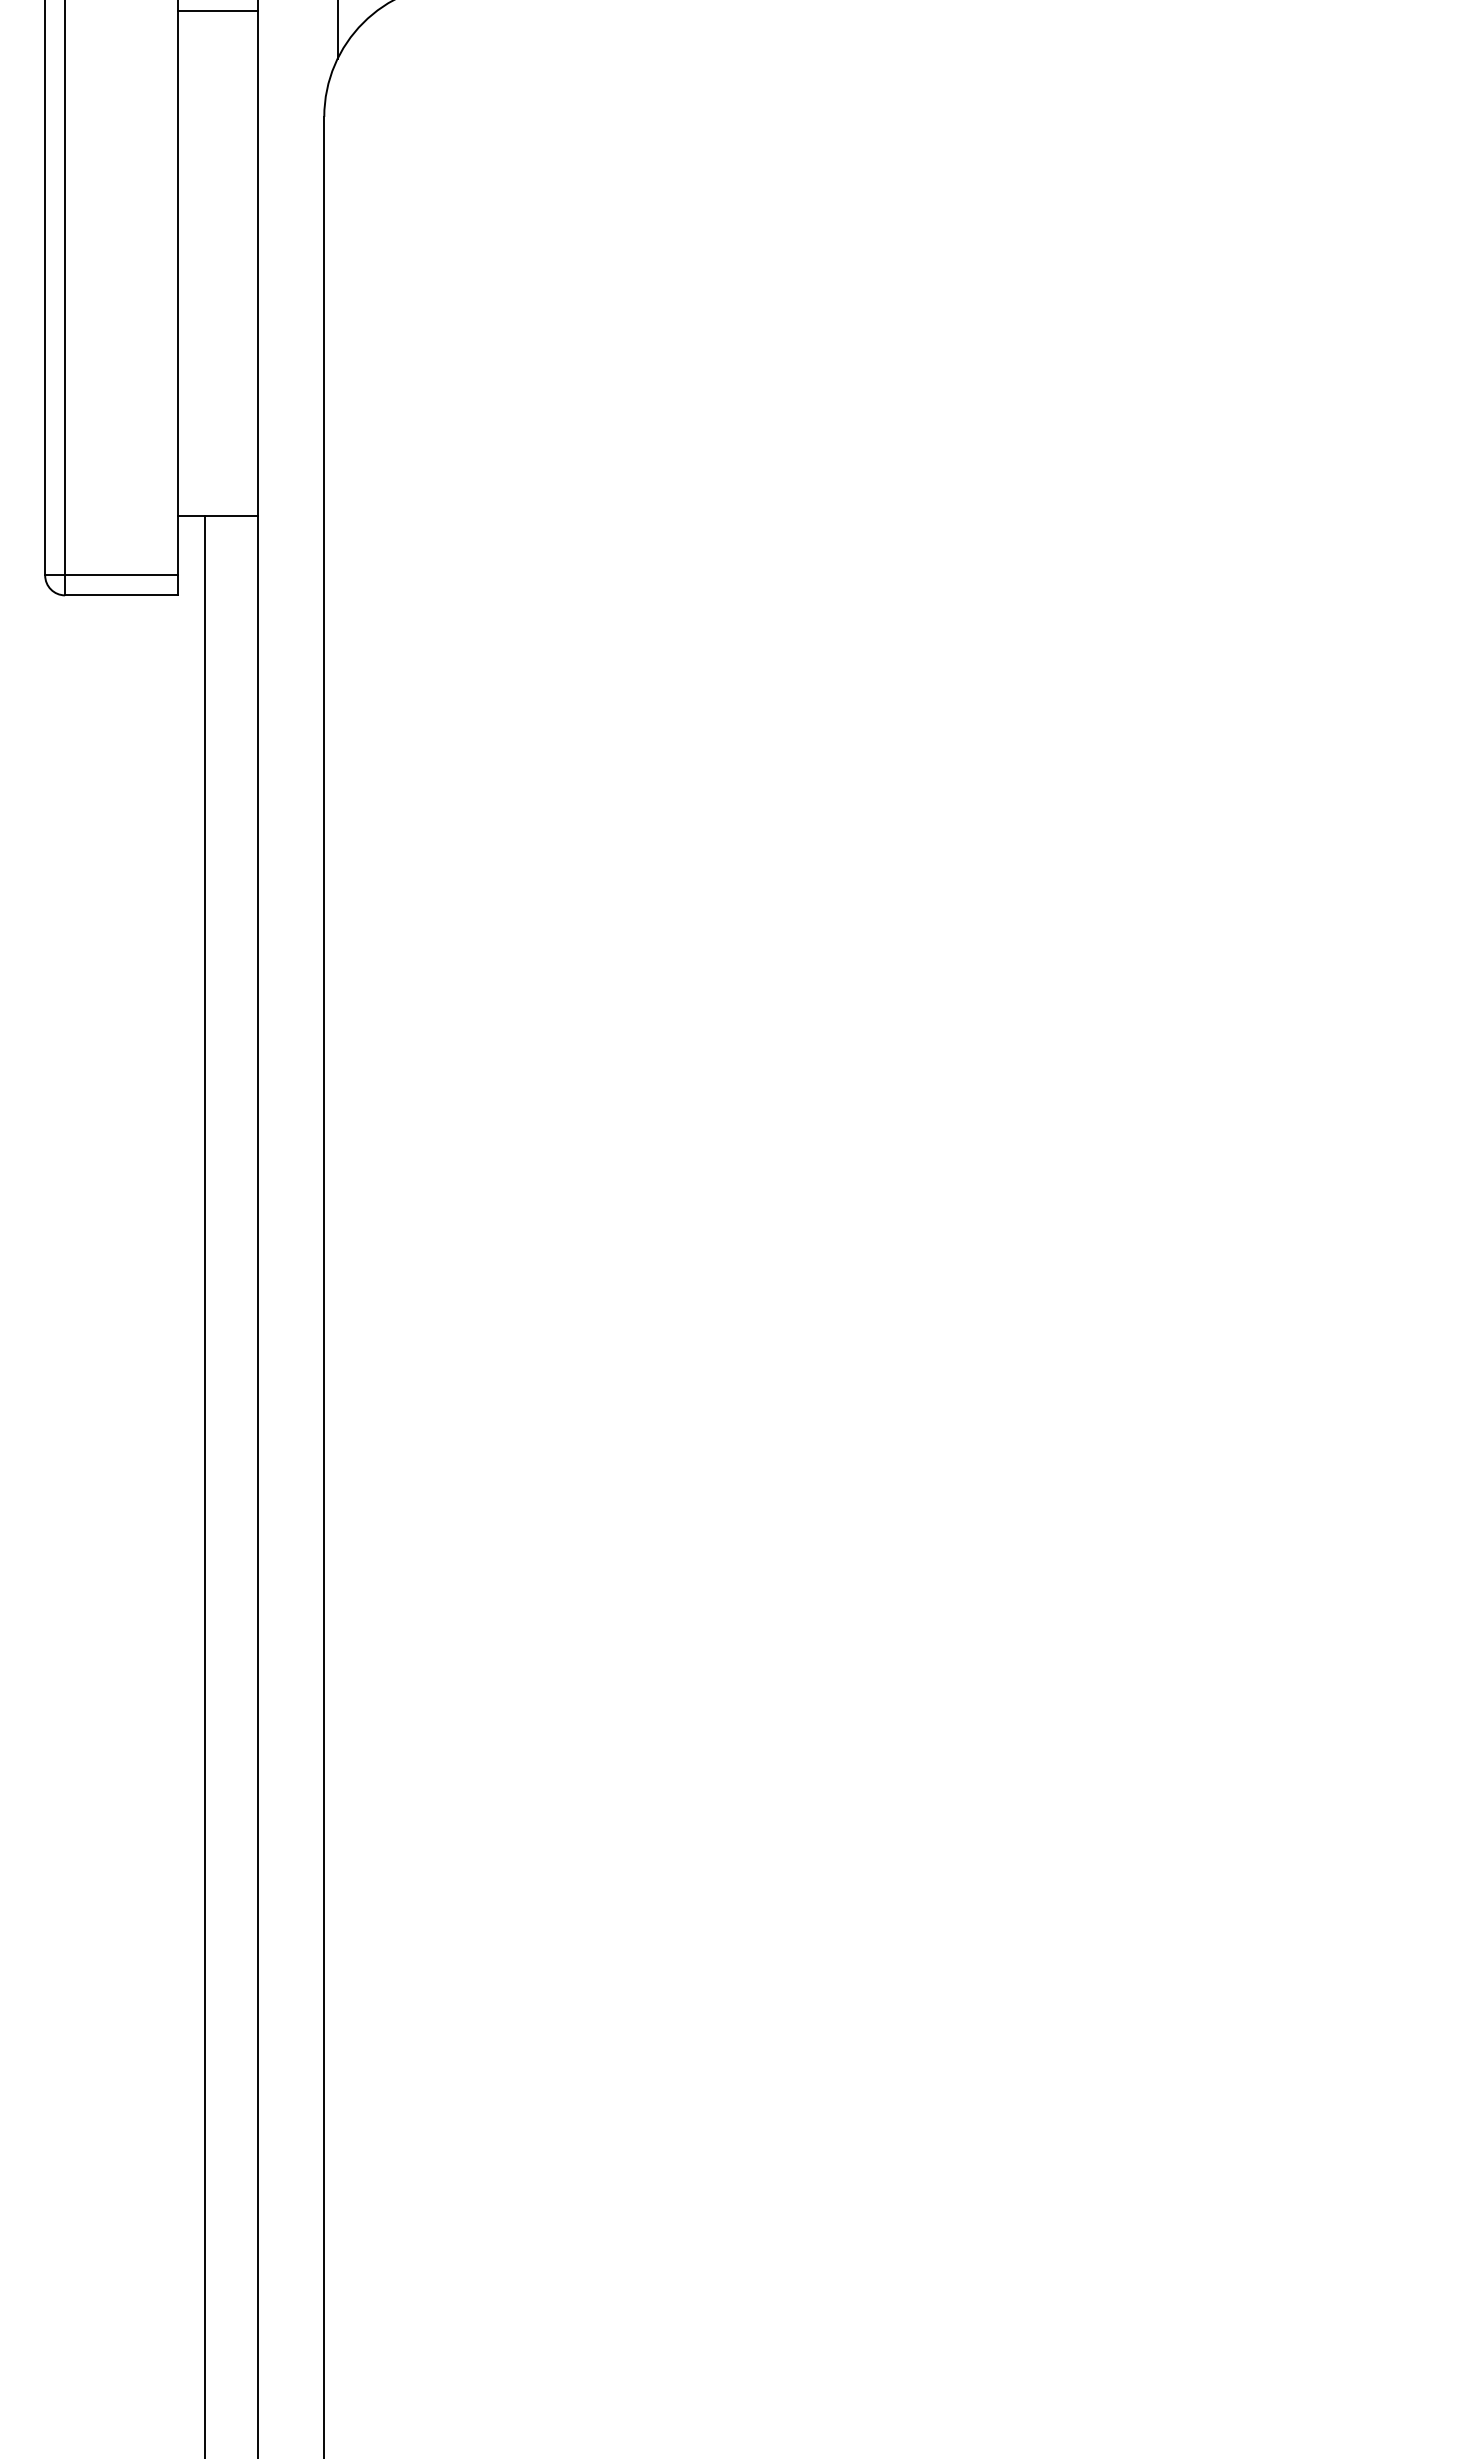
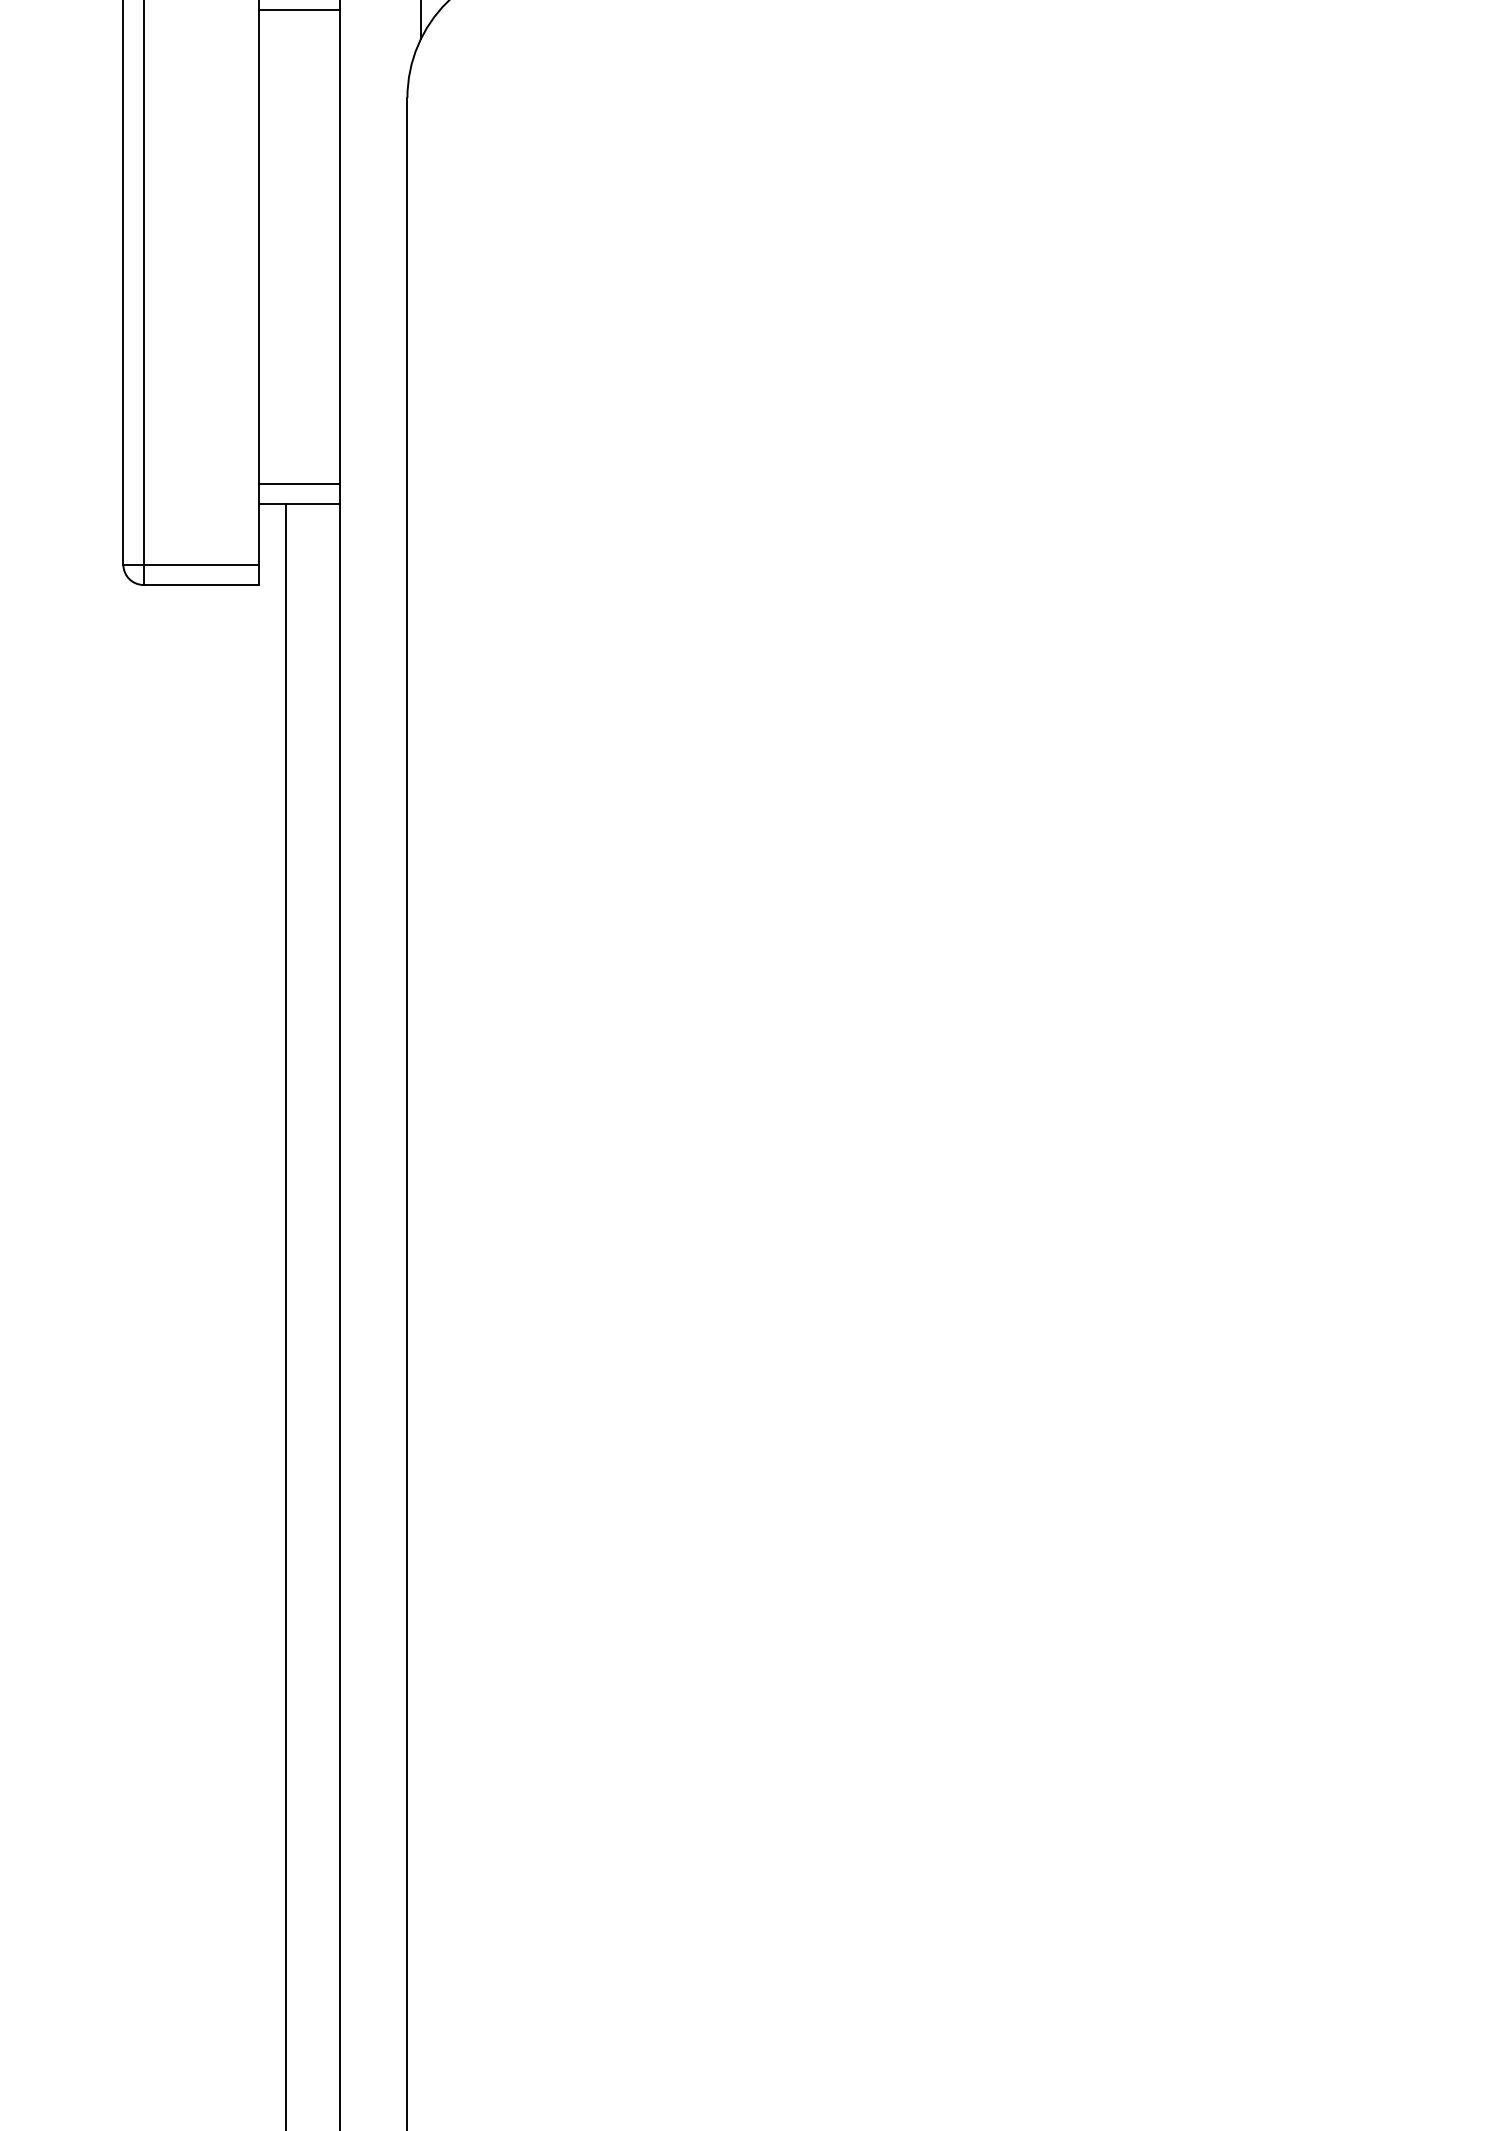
line: (217, 30) -> (298, 10), added
line: (217, 495) -> (298, 483), added

